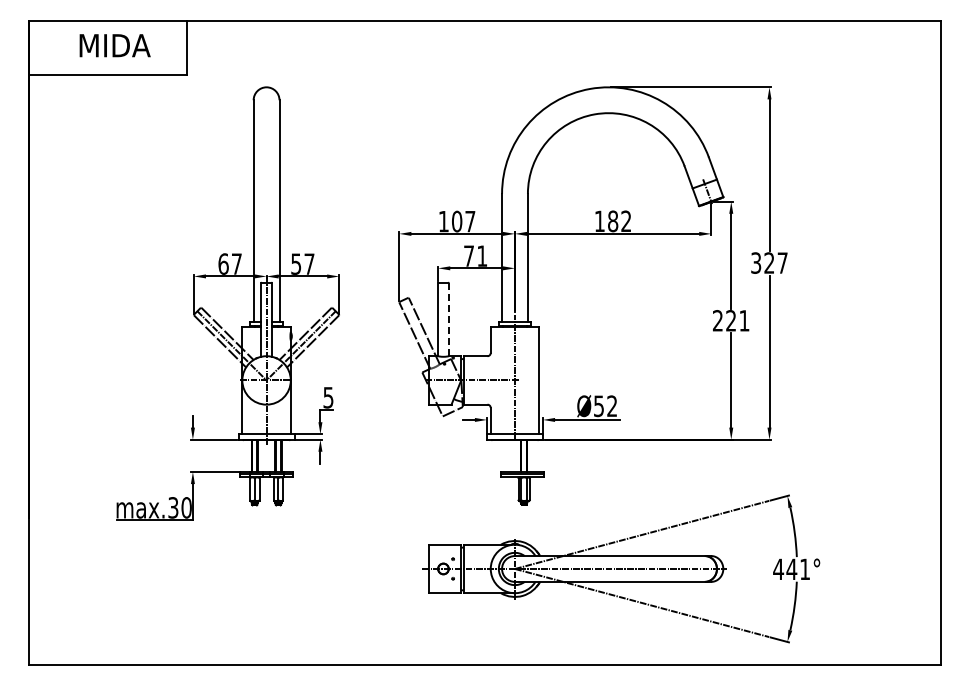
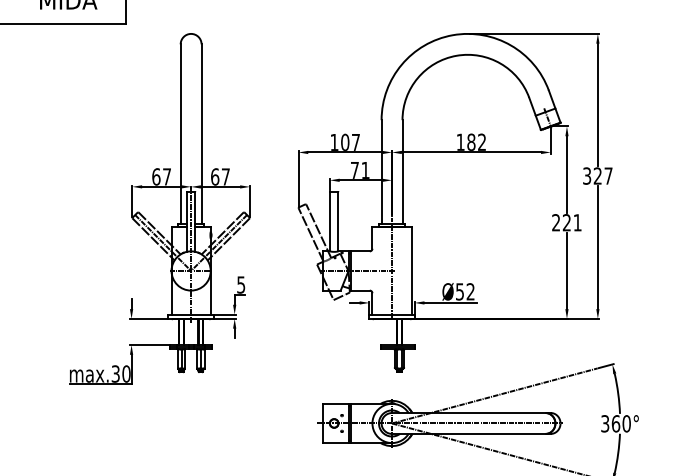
text: (296, 263) -> (215, 176), 57 -> 67
line: (448, 319) -> (338, 221), dashed -> solid
text: (791, 569) -> (615, 423), 441° -> 360°

